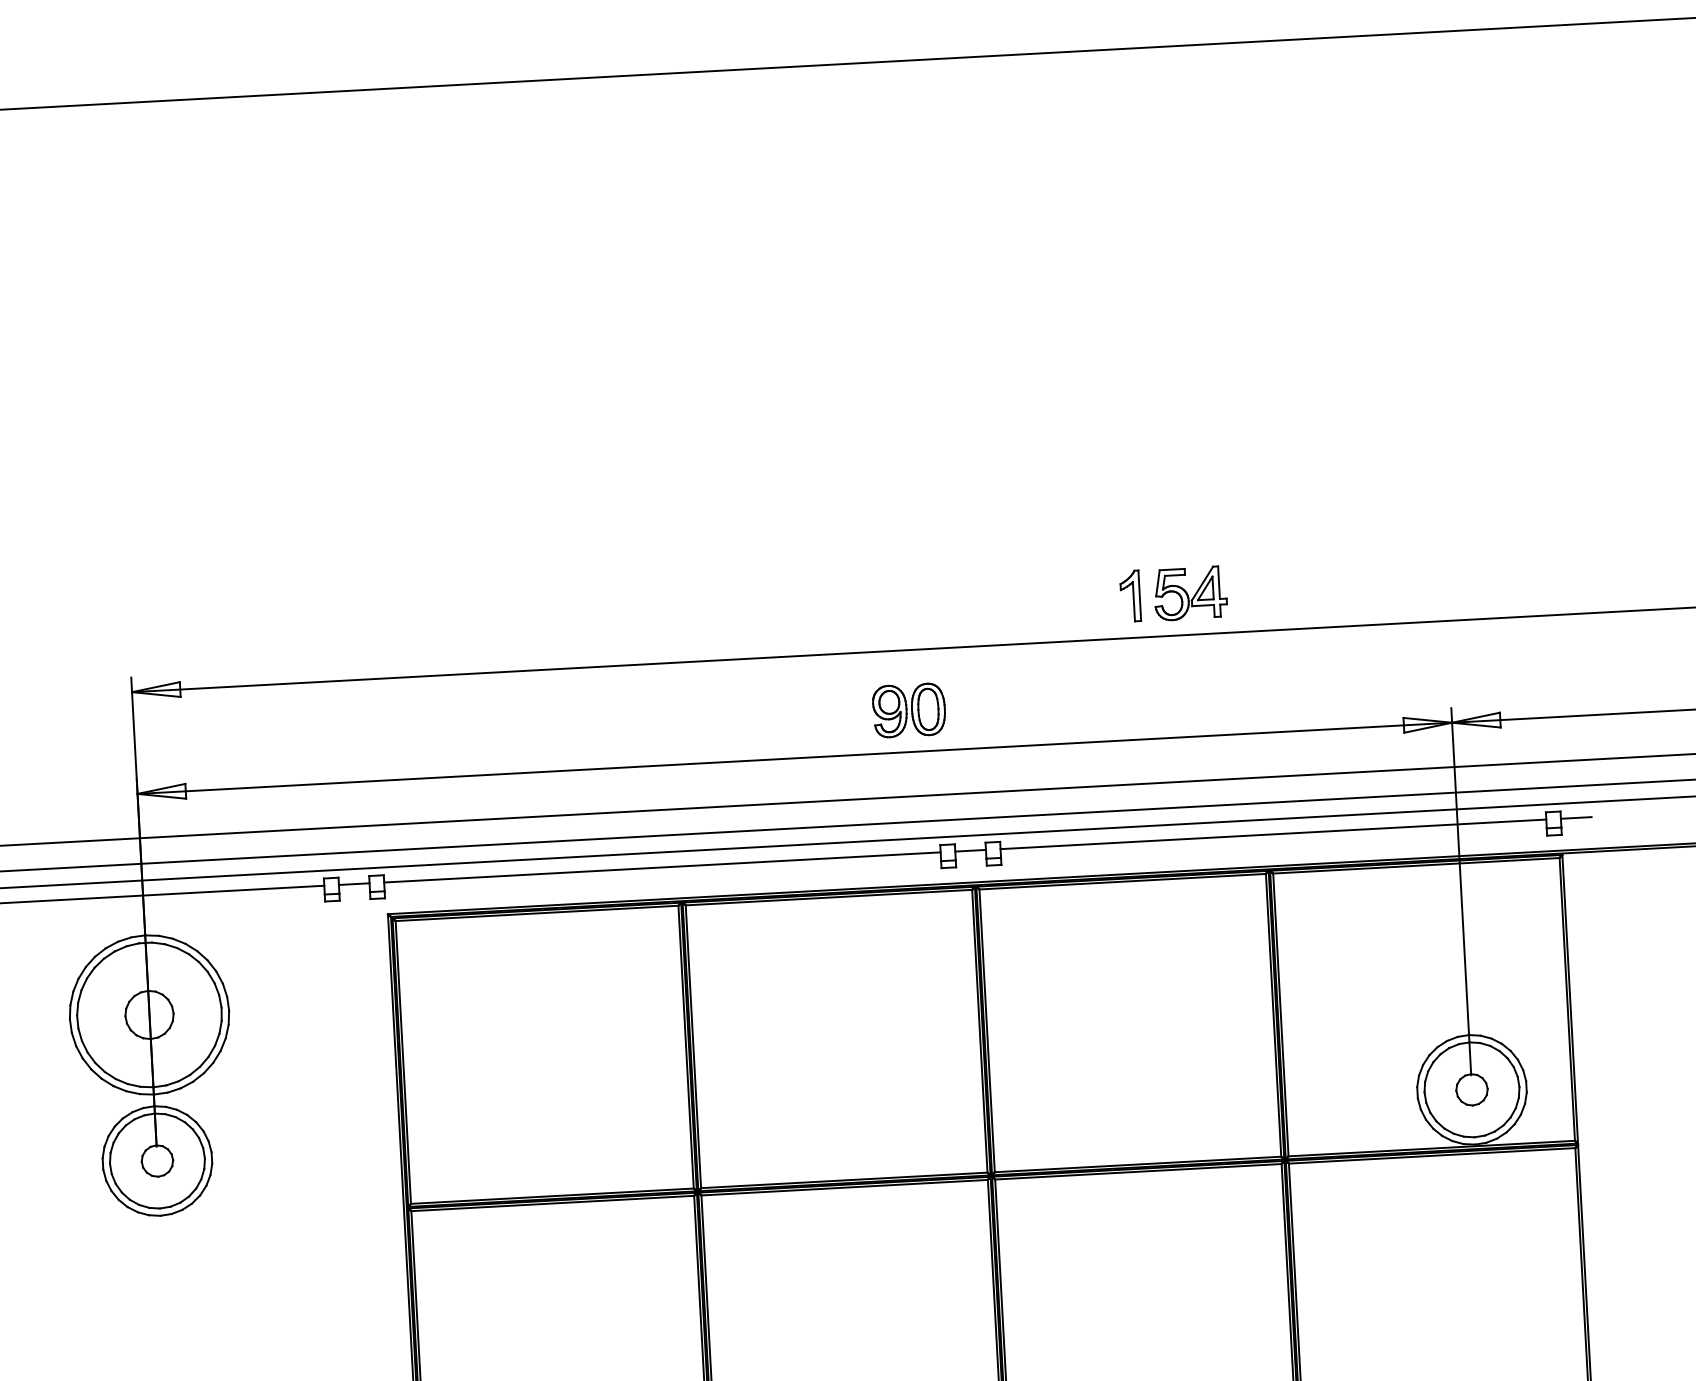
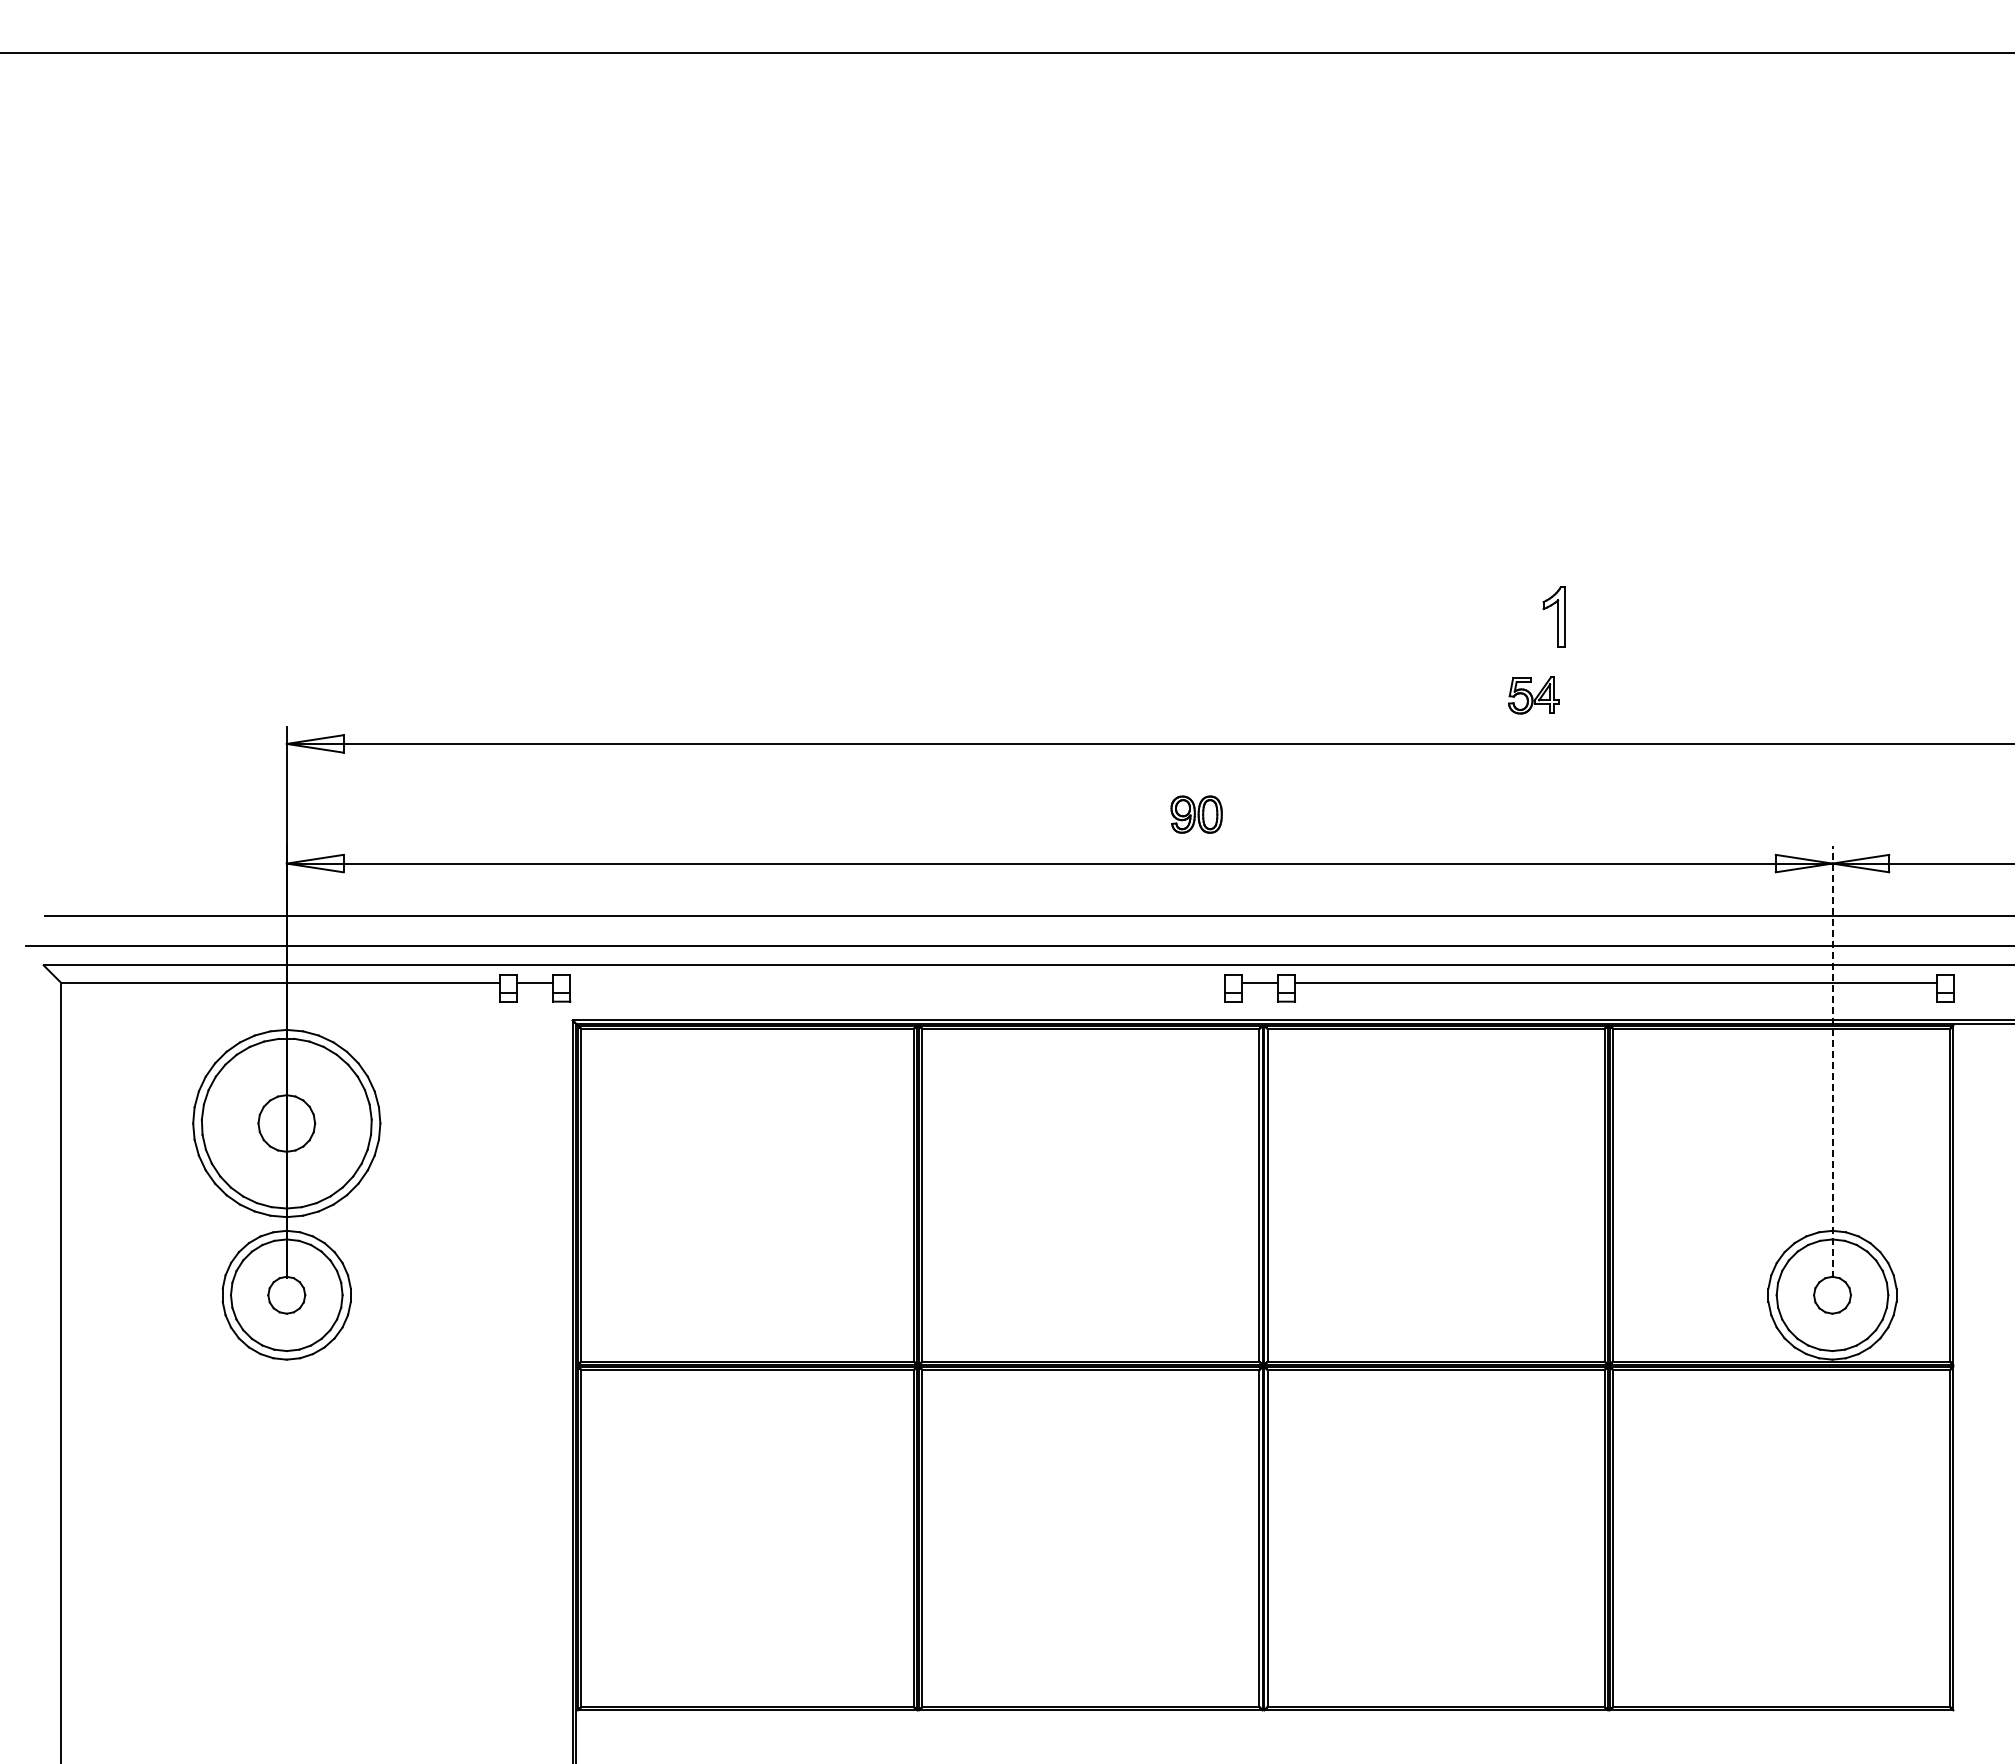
part: (1190, 593) -> (1533, 695), size x0.6
part: (1129, 595) -> (1553, 616), moved
part: (908, 710) -> (1196, 814), size x0.6
line: (1575, 818) -> (1971, 983), removed
line: (662, 867) -> (897, 983), removed
line: (1461, 891) -> (1832, 1062), solid -> dashed

